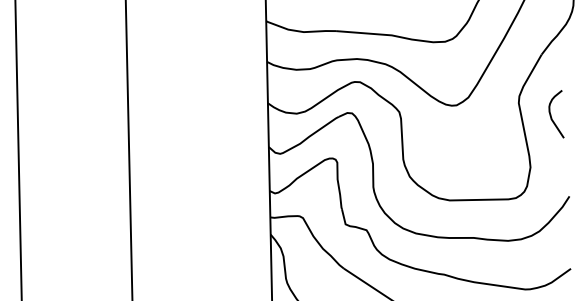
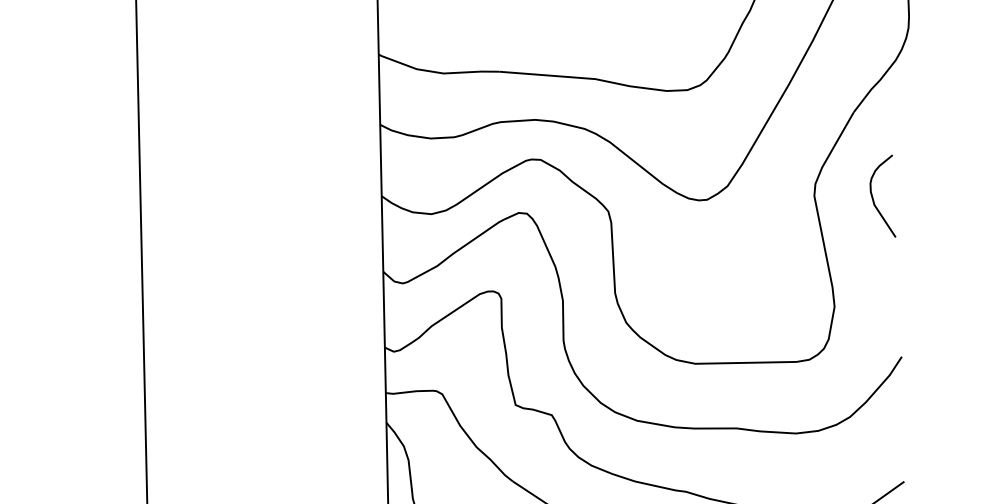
curve: (551, 114) -> (874, 196), moved

